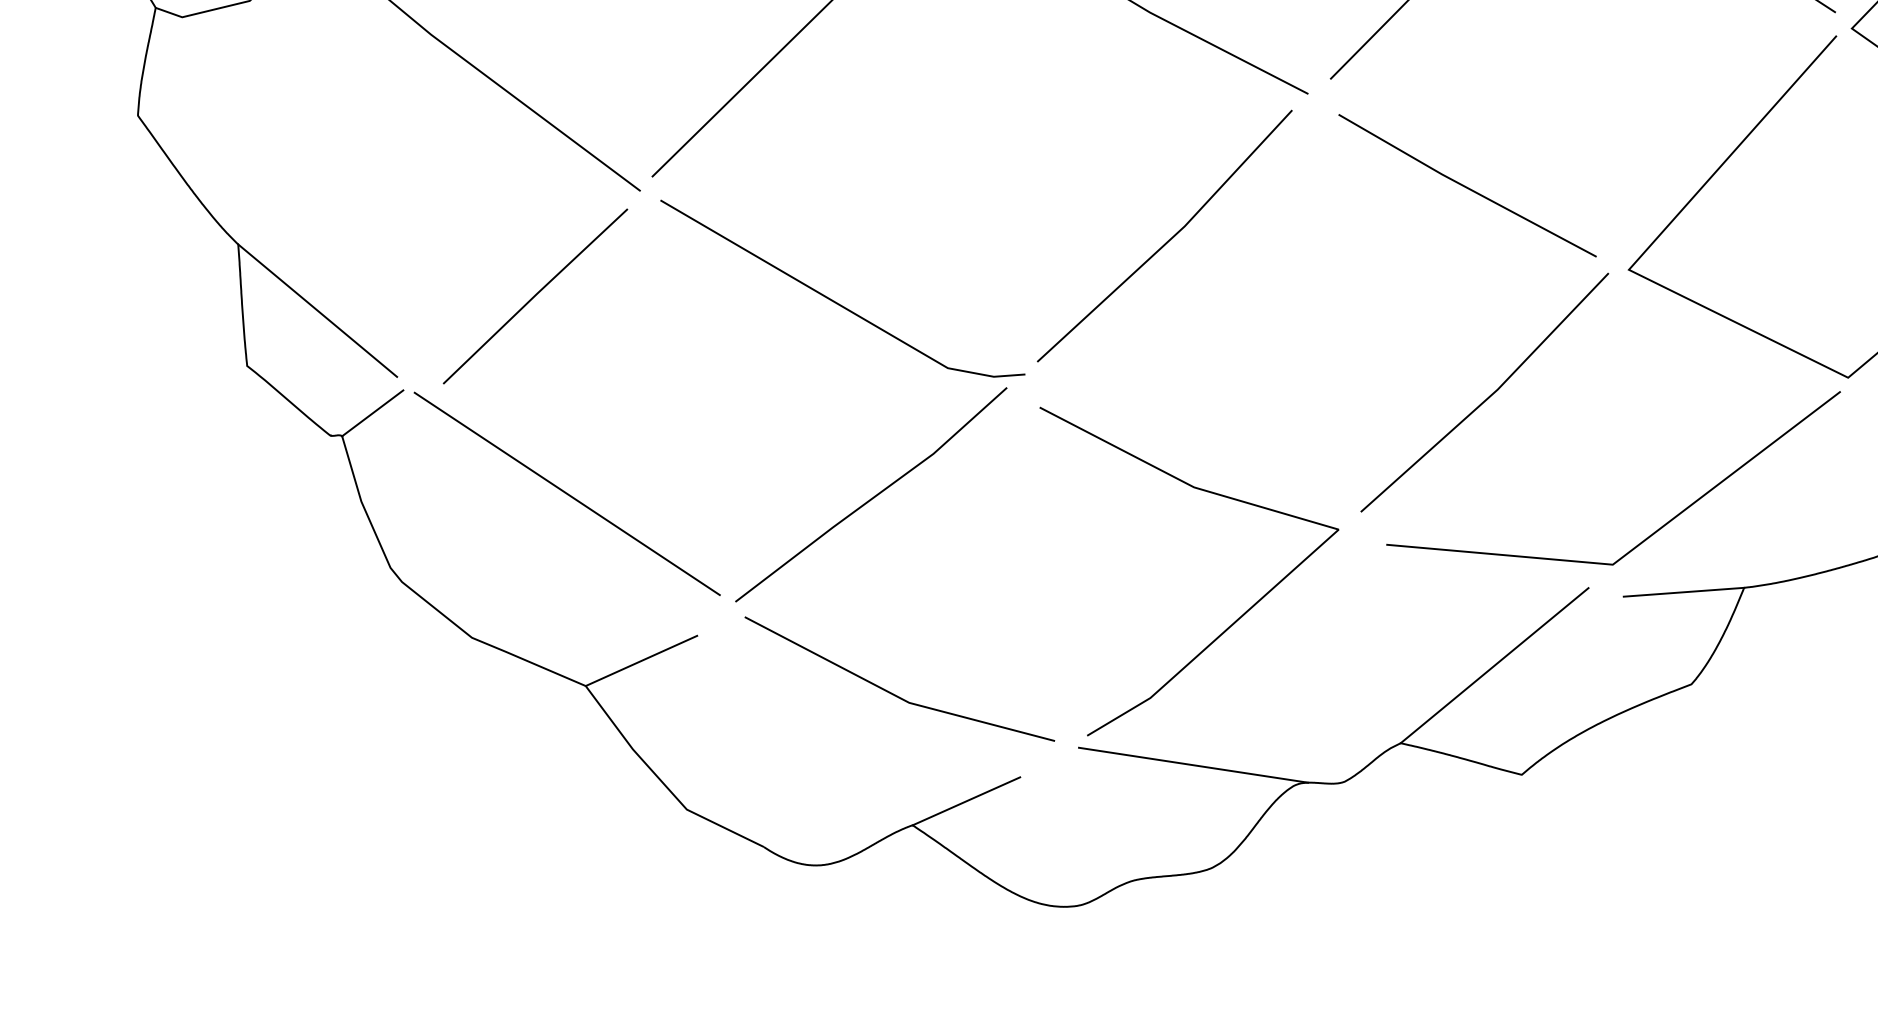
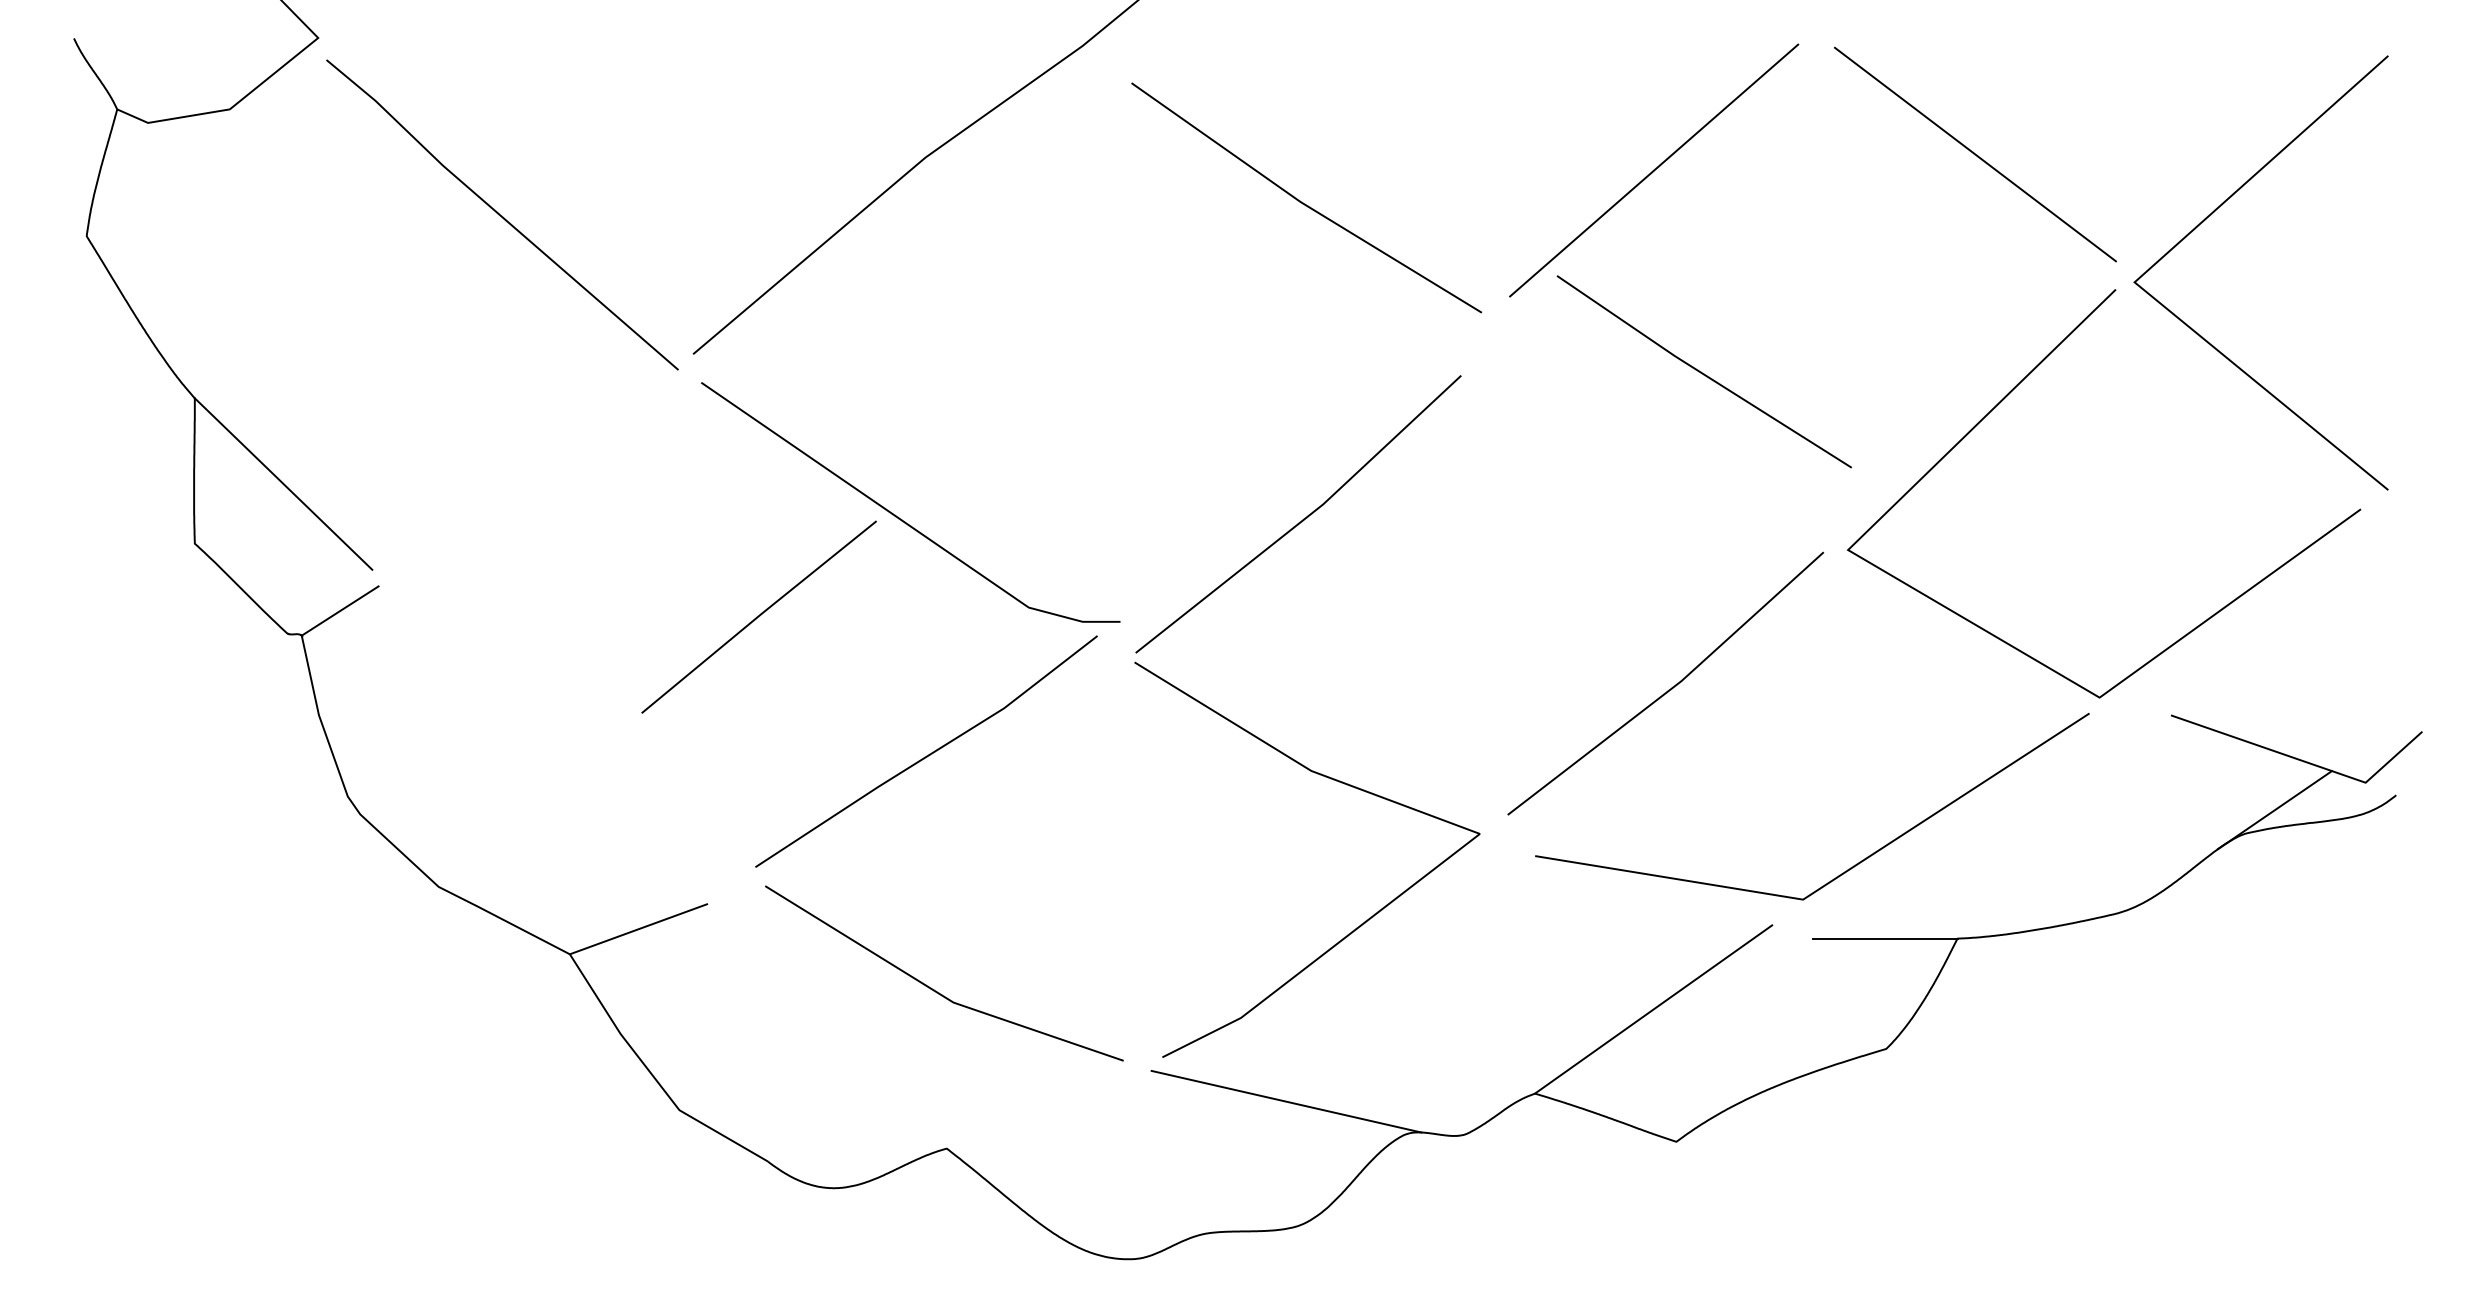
line: (1466, 186) -> (1702, 372), moved
line: (1169, 239) -> (1303, 518), moved
line: (534, 295) -> (758, 616), moved
line: (567, 493) -> (564, 723), removed
line: (966, 801) -> (1012, 1124), removed

